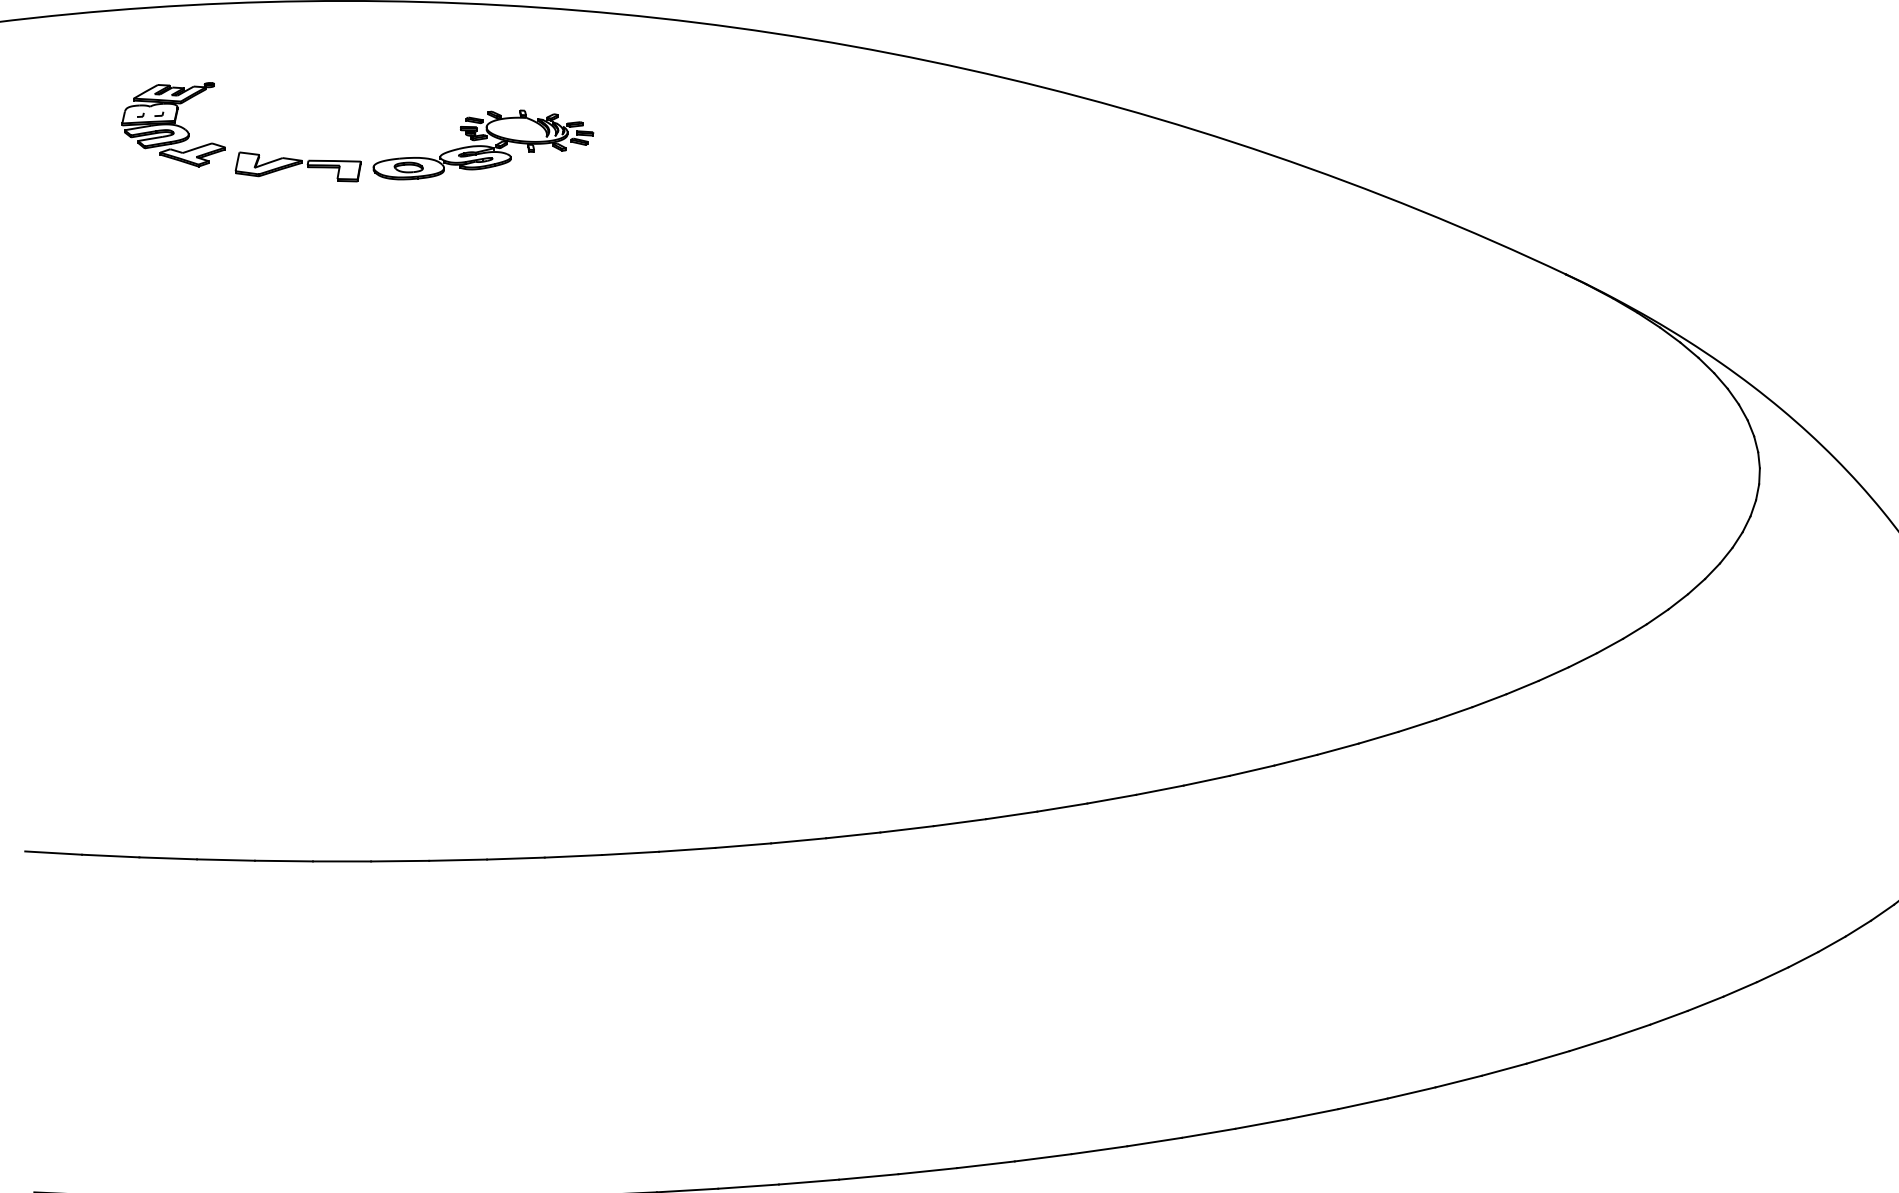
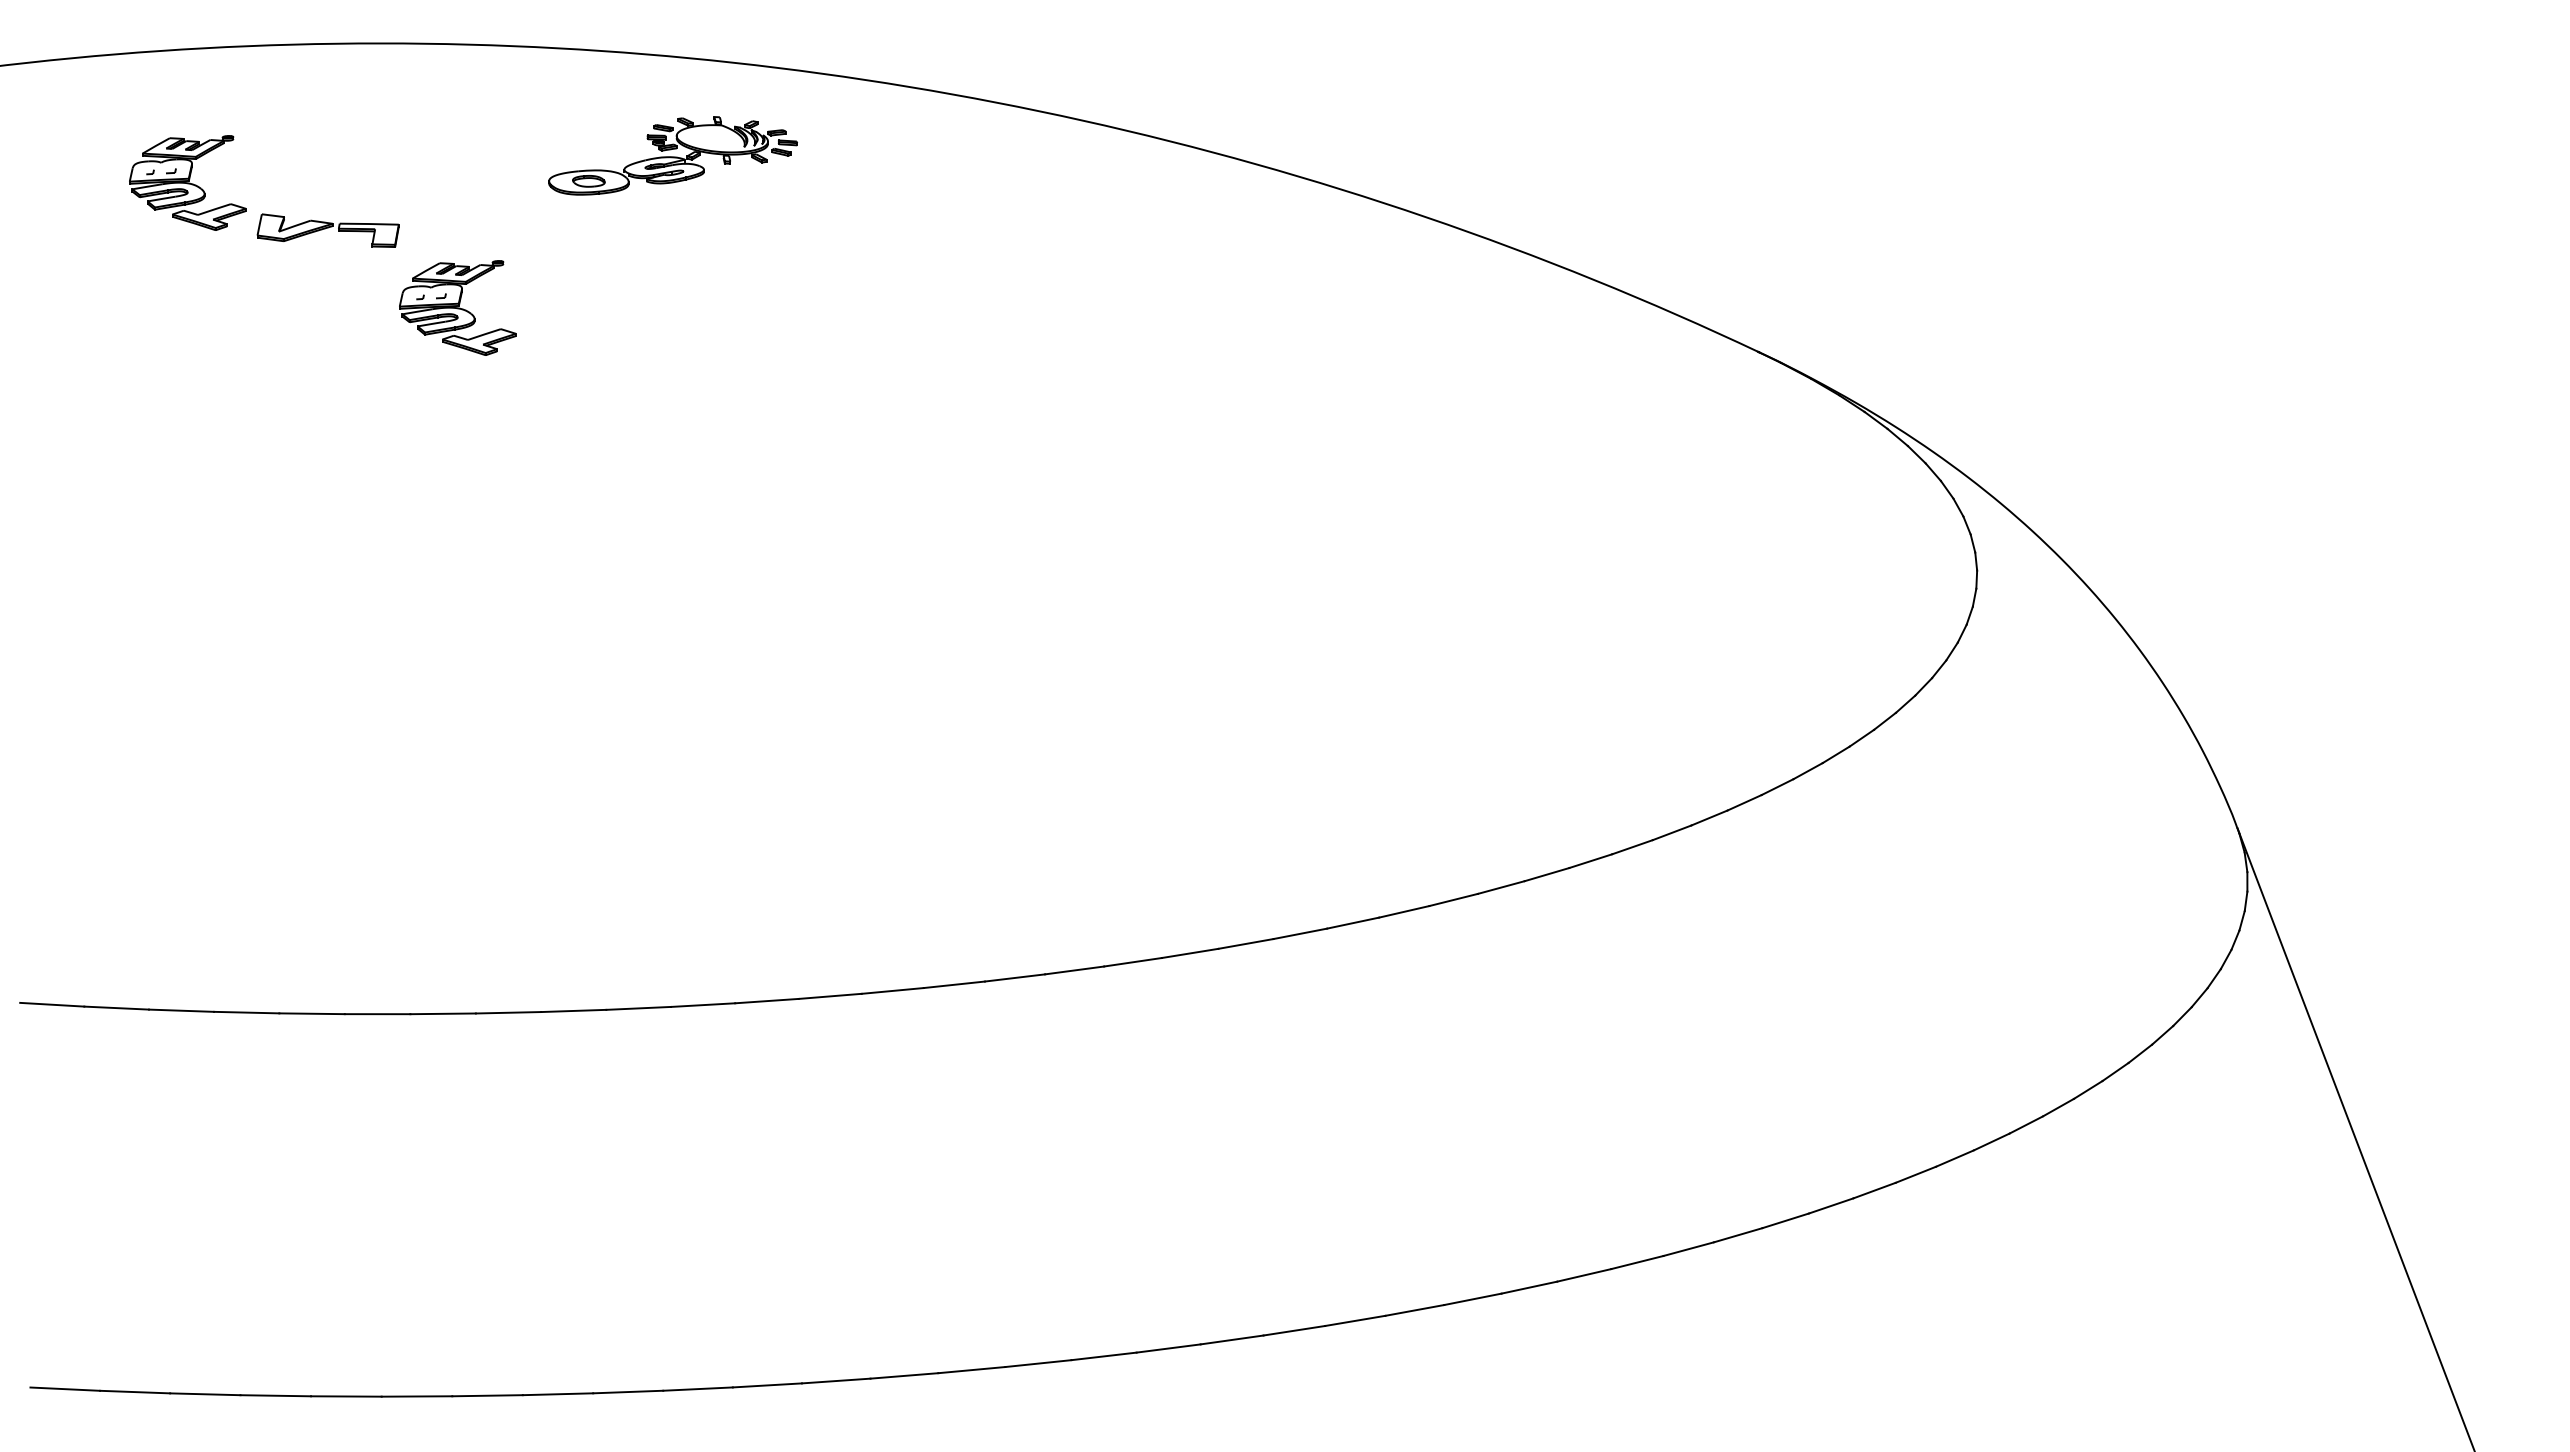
part: (482, 144) -> (672, 155), moved
part: (412, 235) -> (457, 307), added

